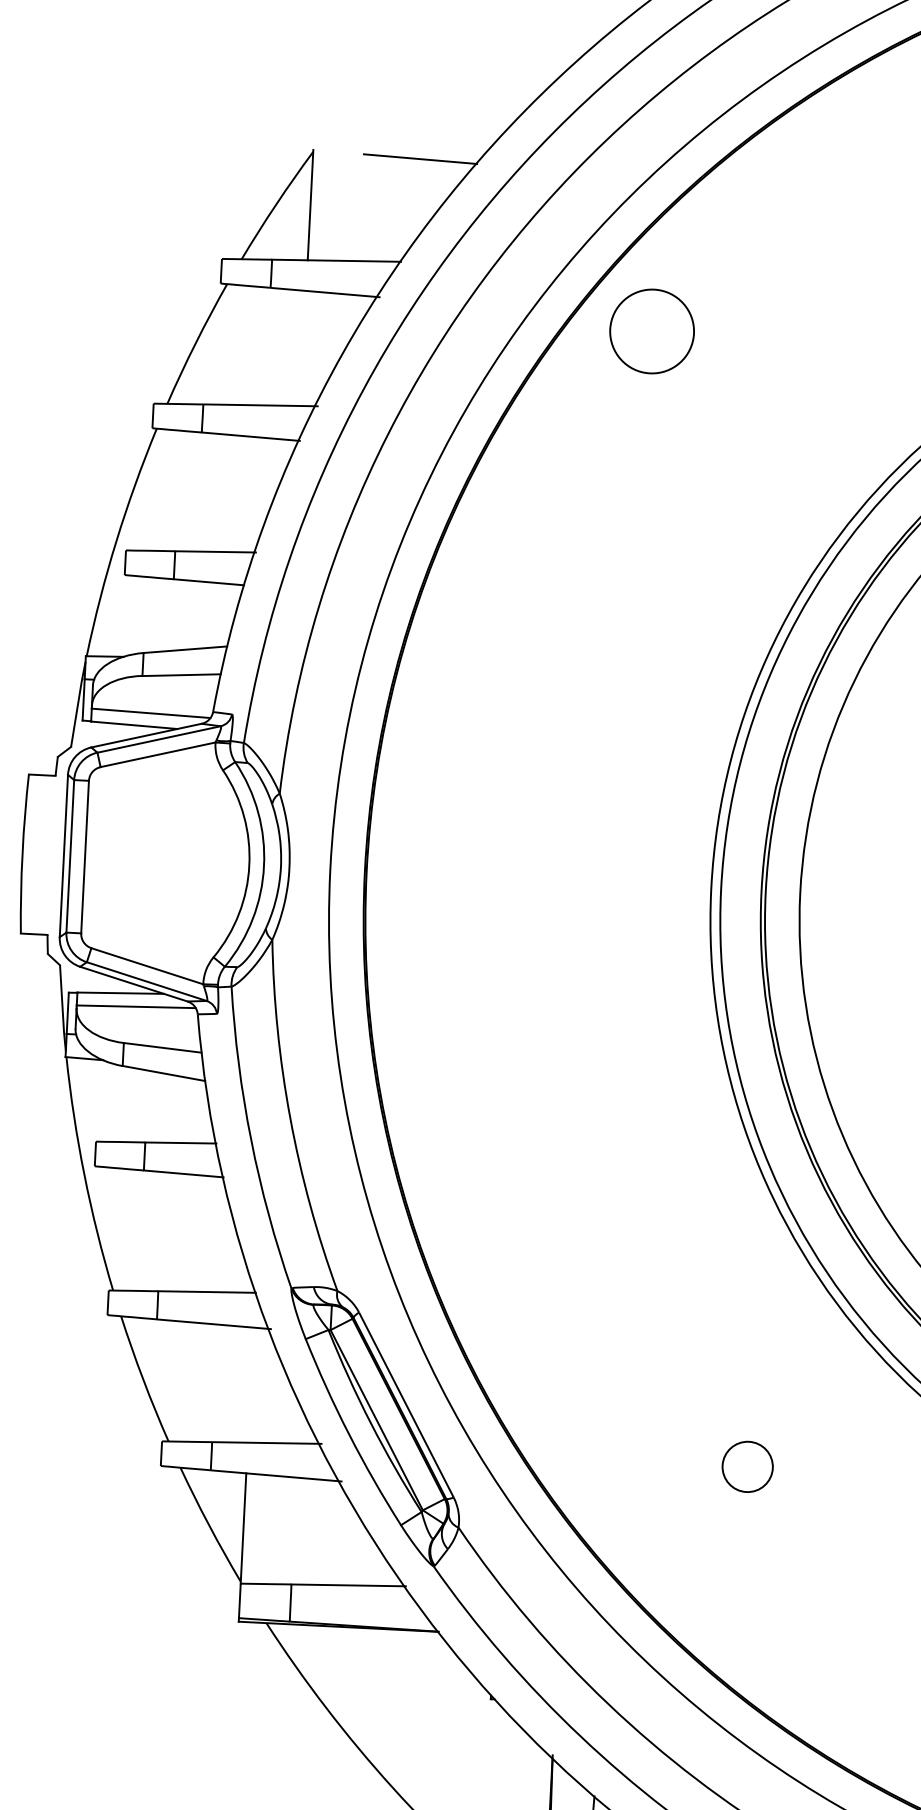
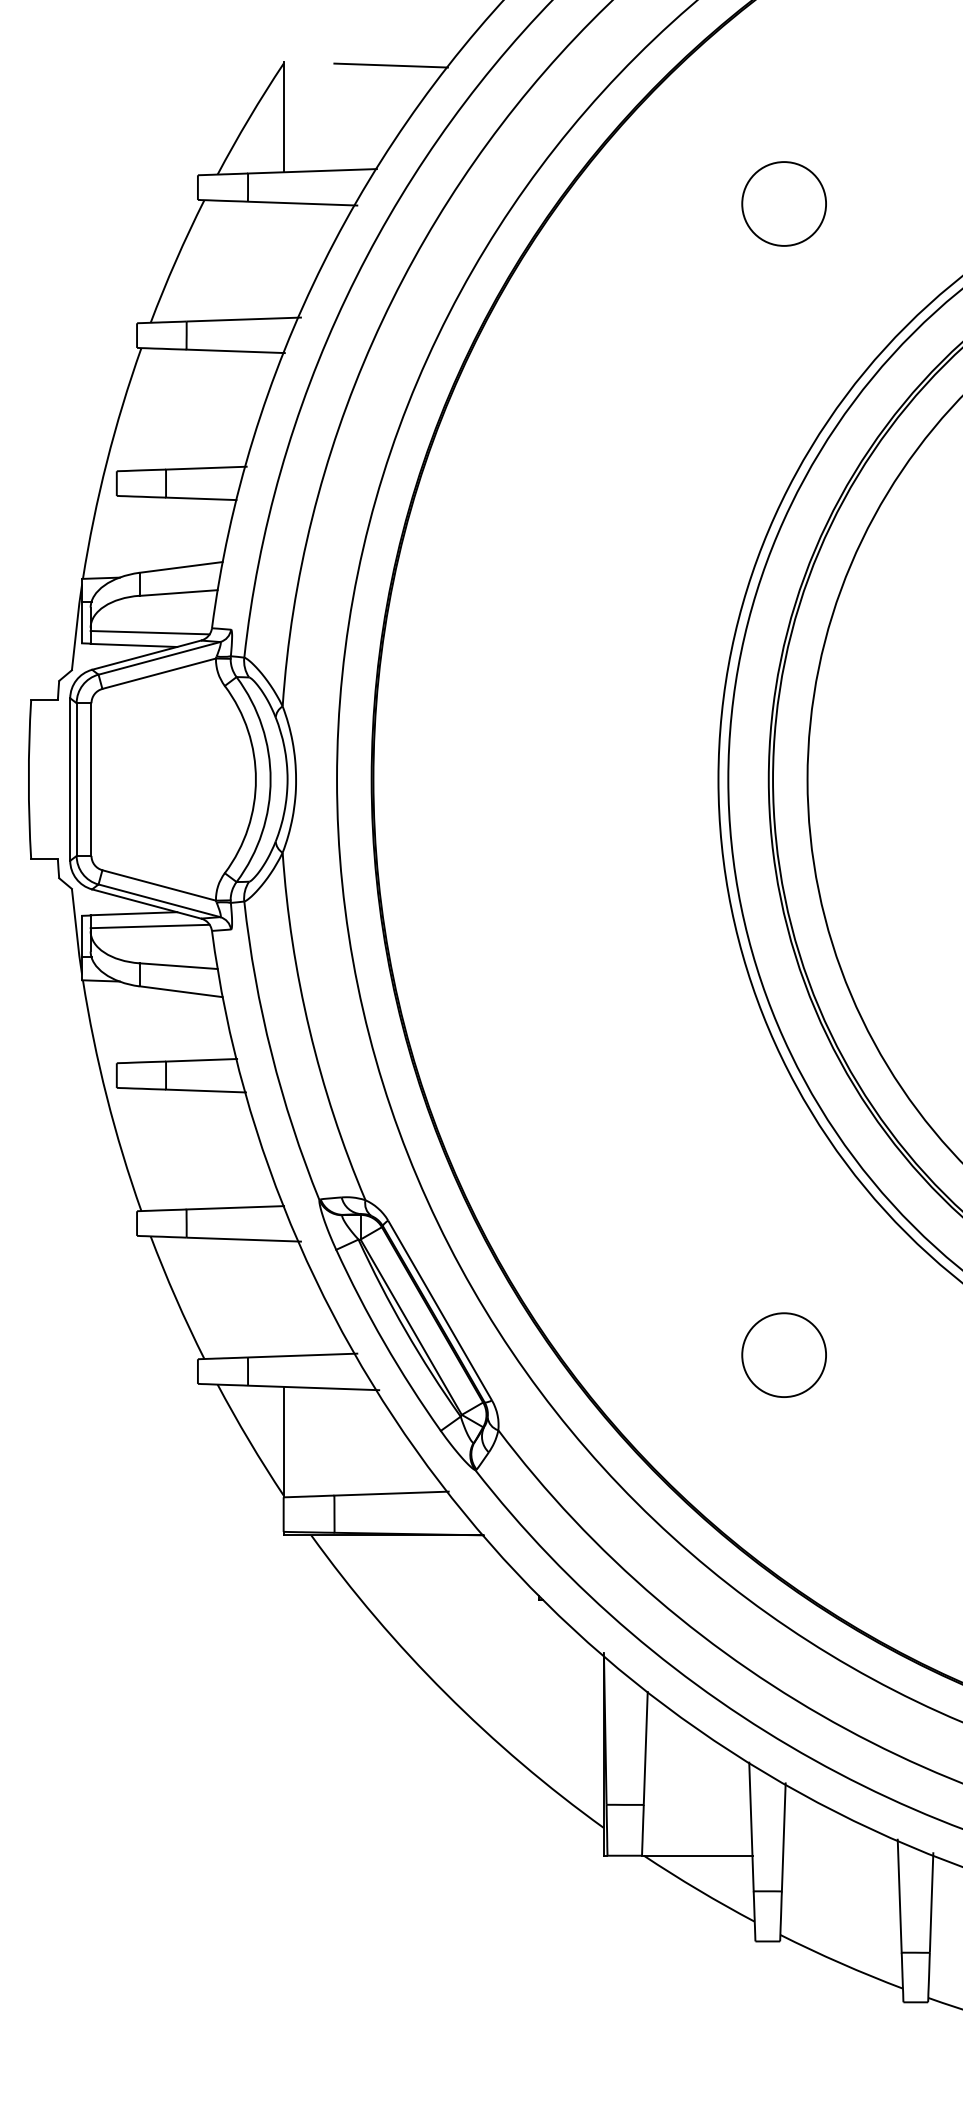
circle: (651, 330) -> (783, 203), moved
circle: (747, 1466) -> (783, 1354), size x1.67

